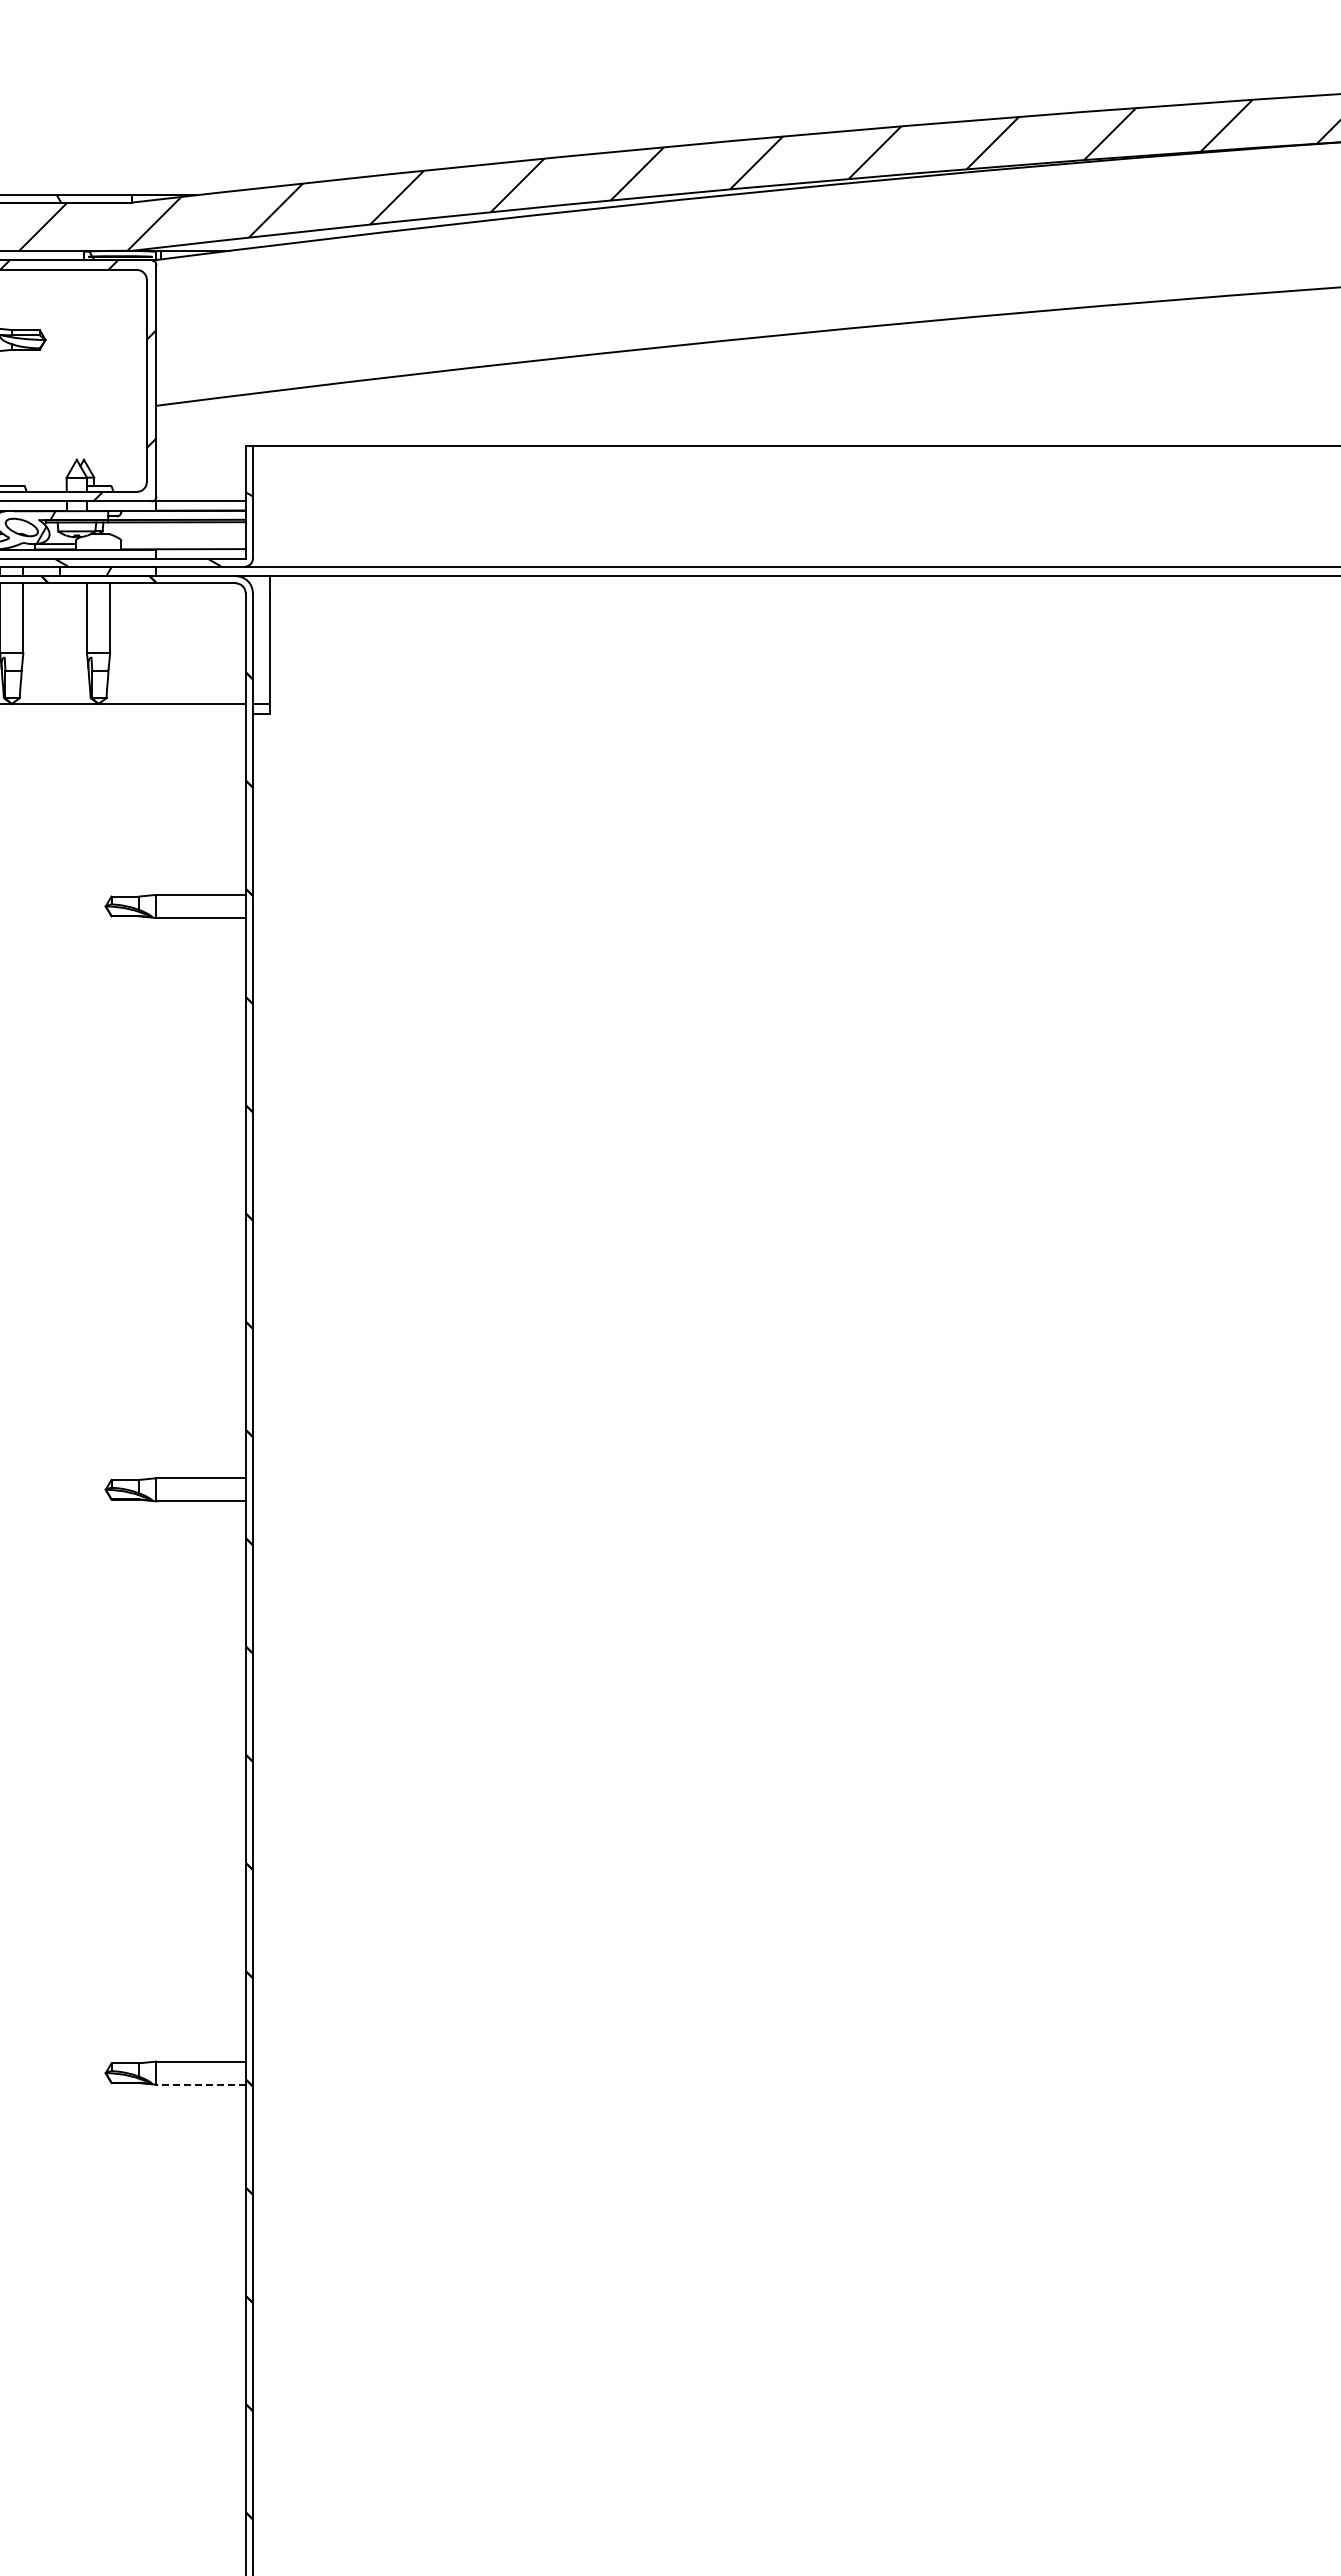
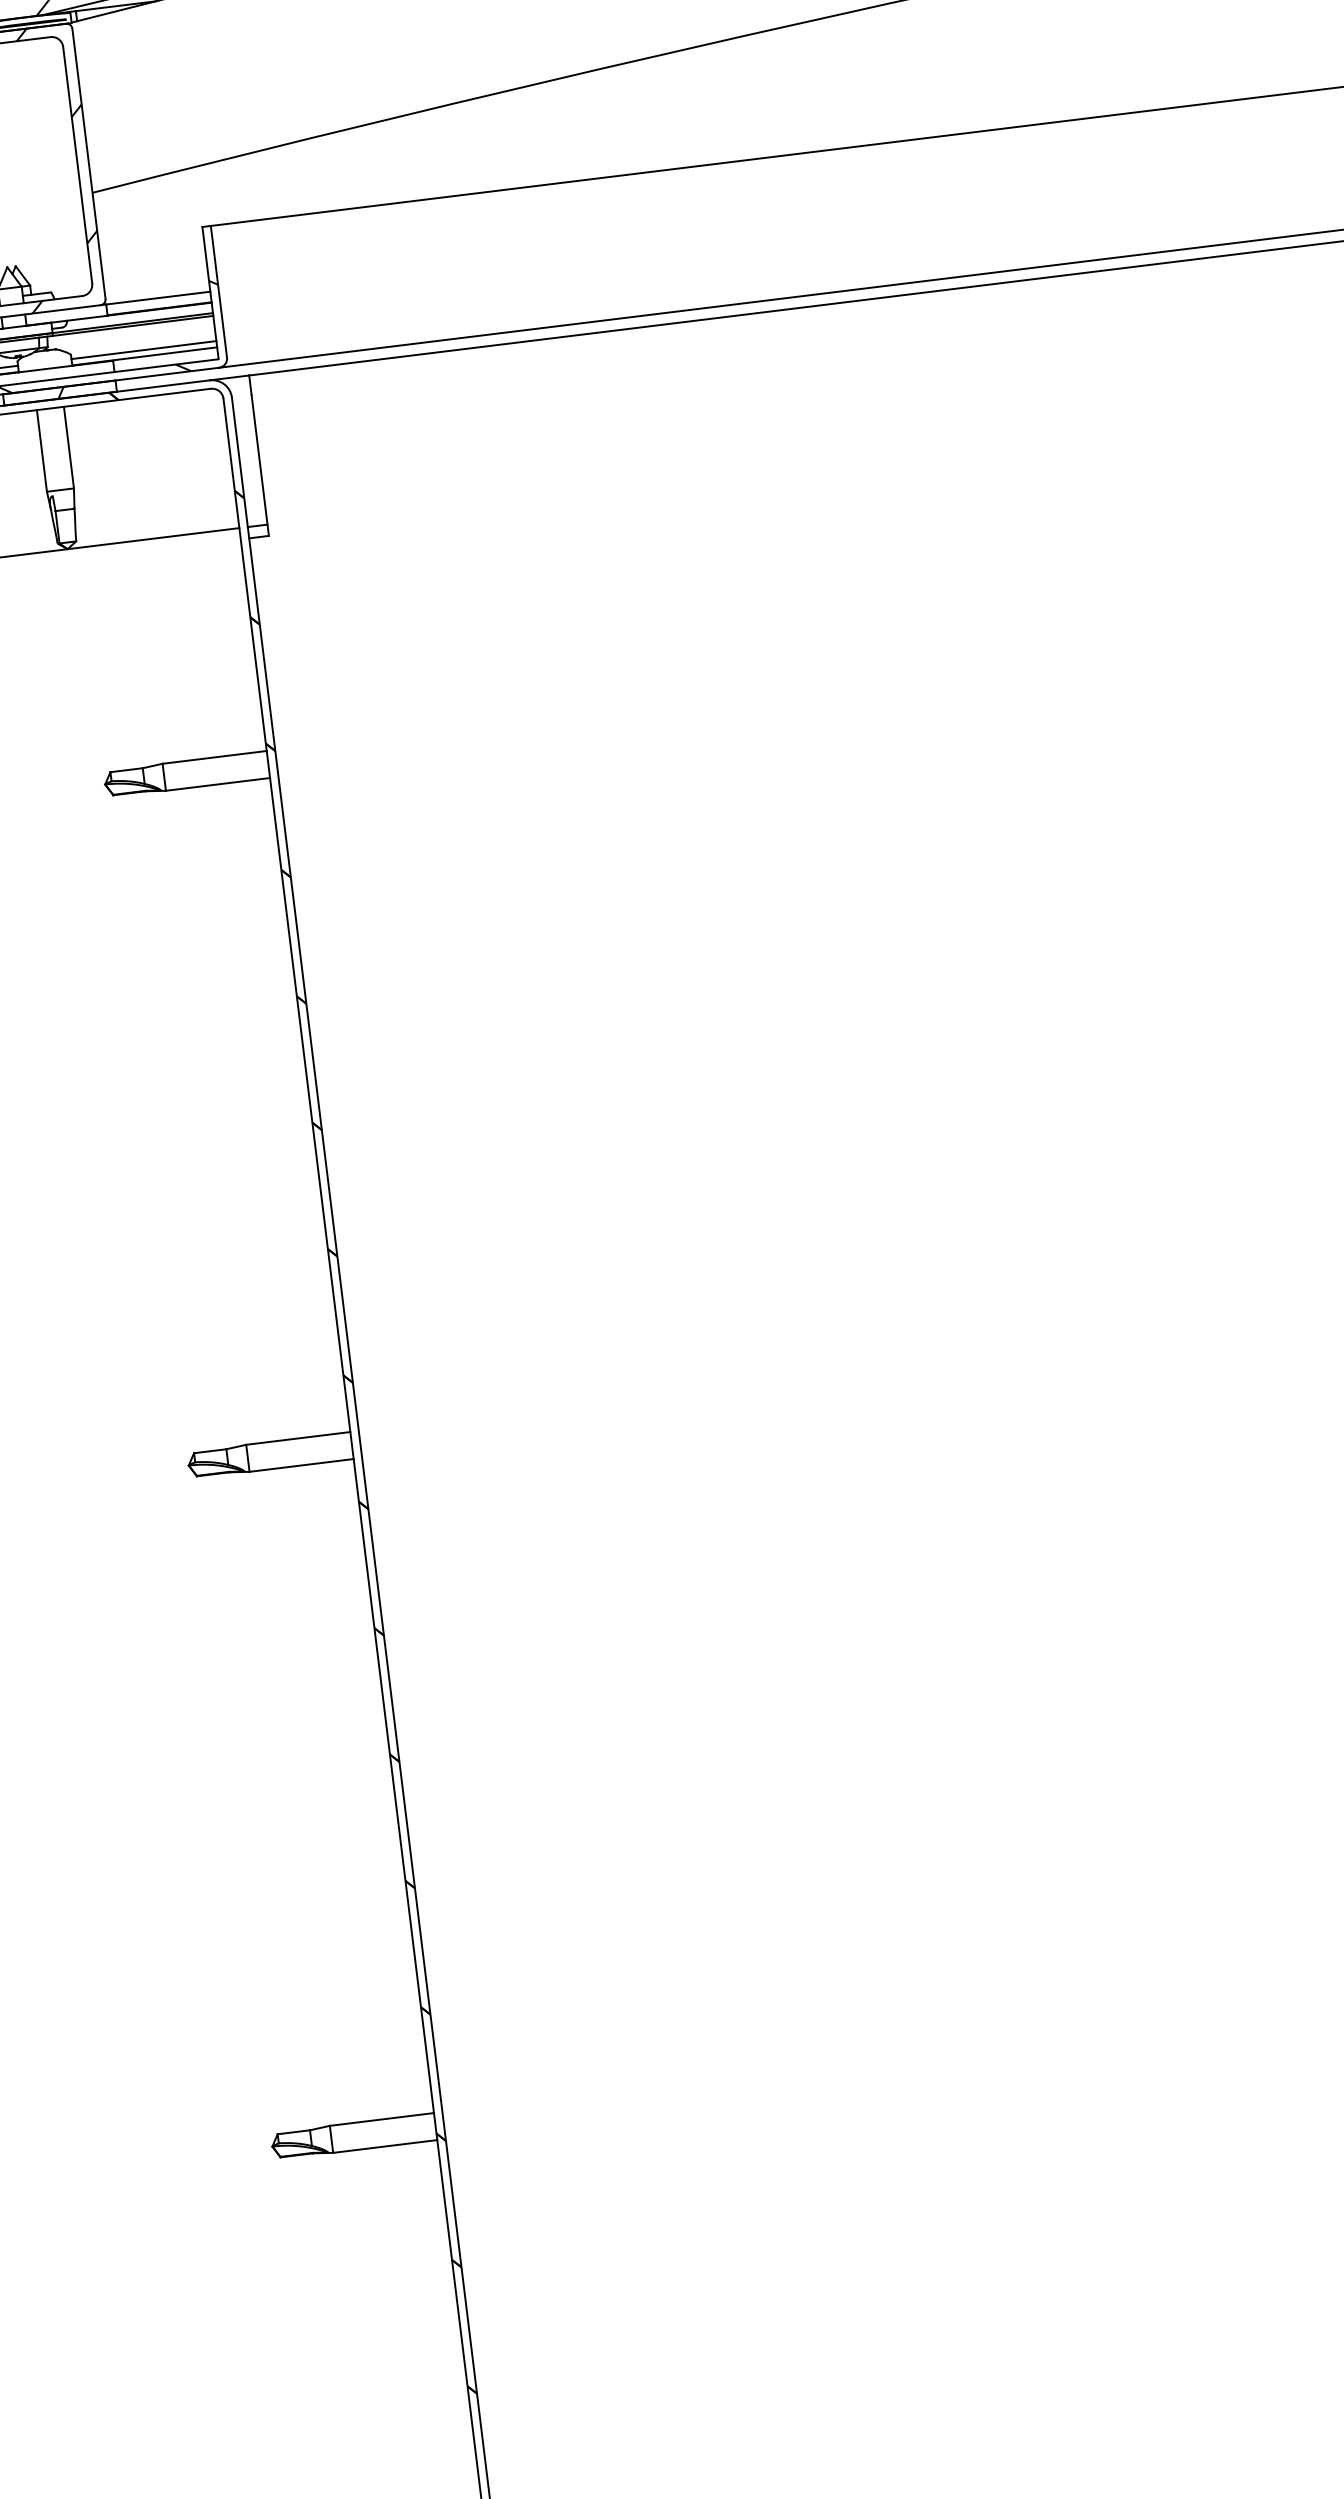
line: (183, 543) -> (143, 349), added
line: (201, 2084) -> (385, 2146), dashed -> solid

